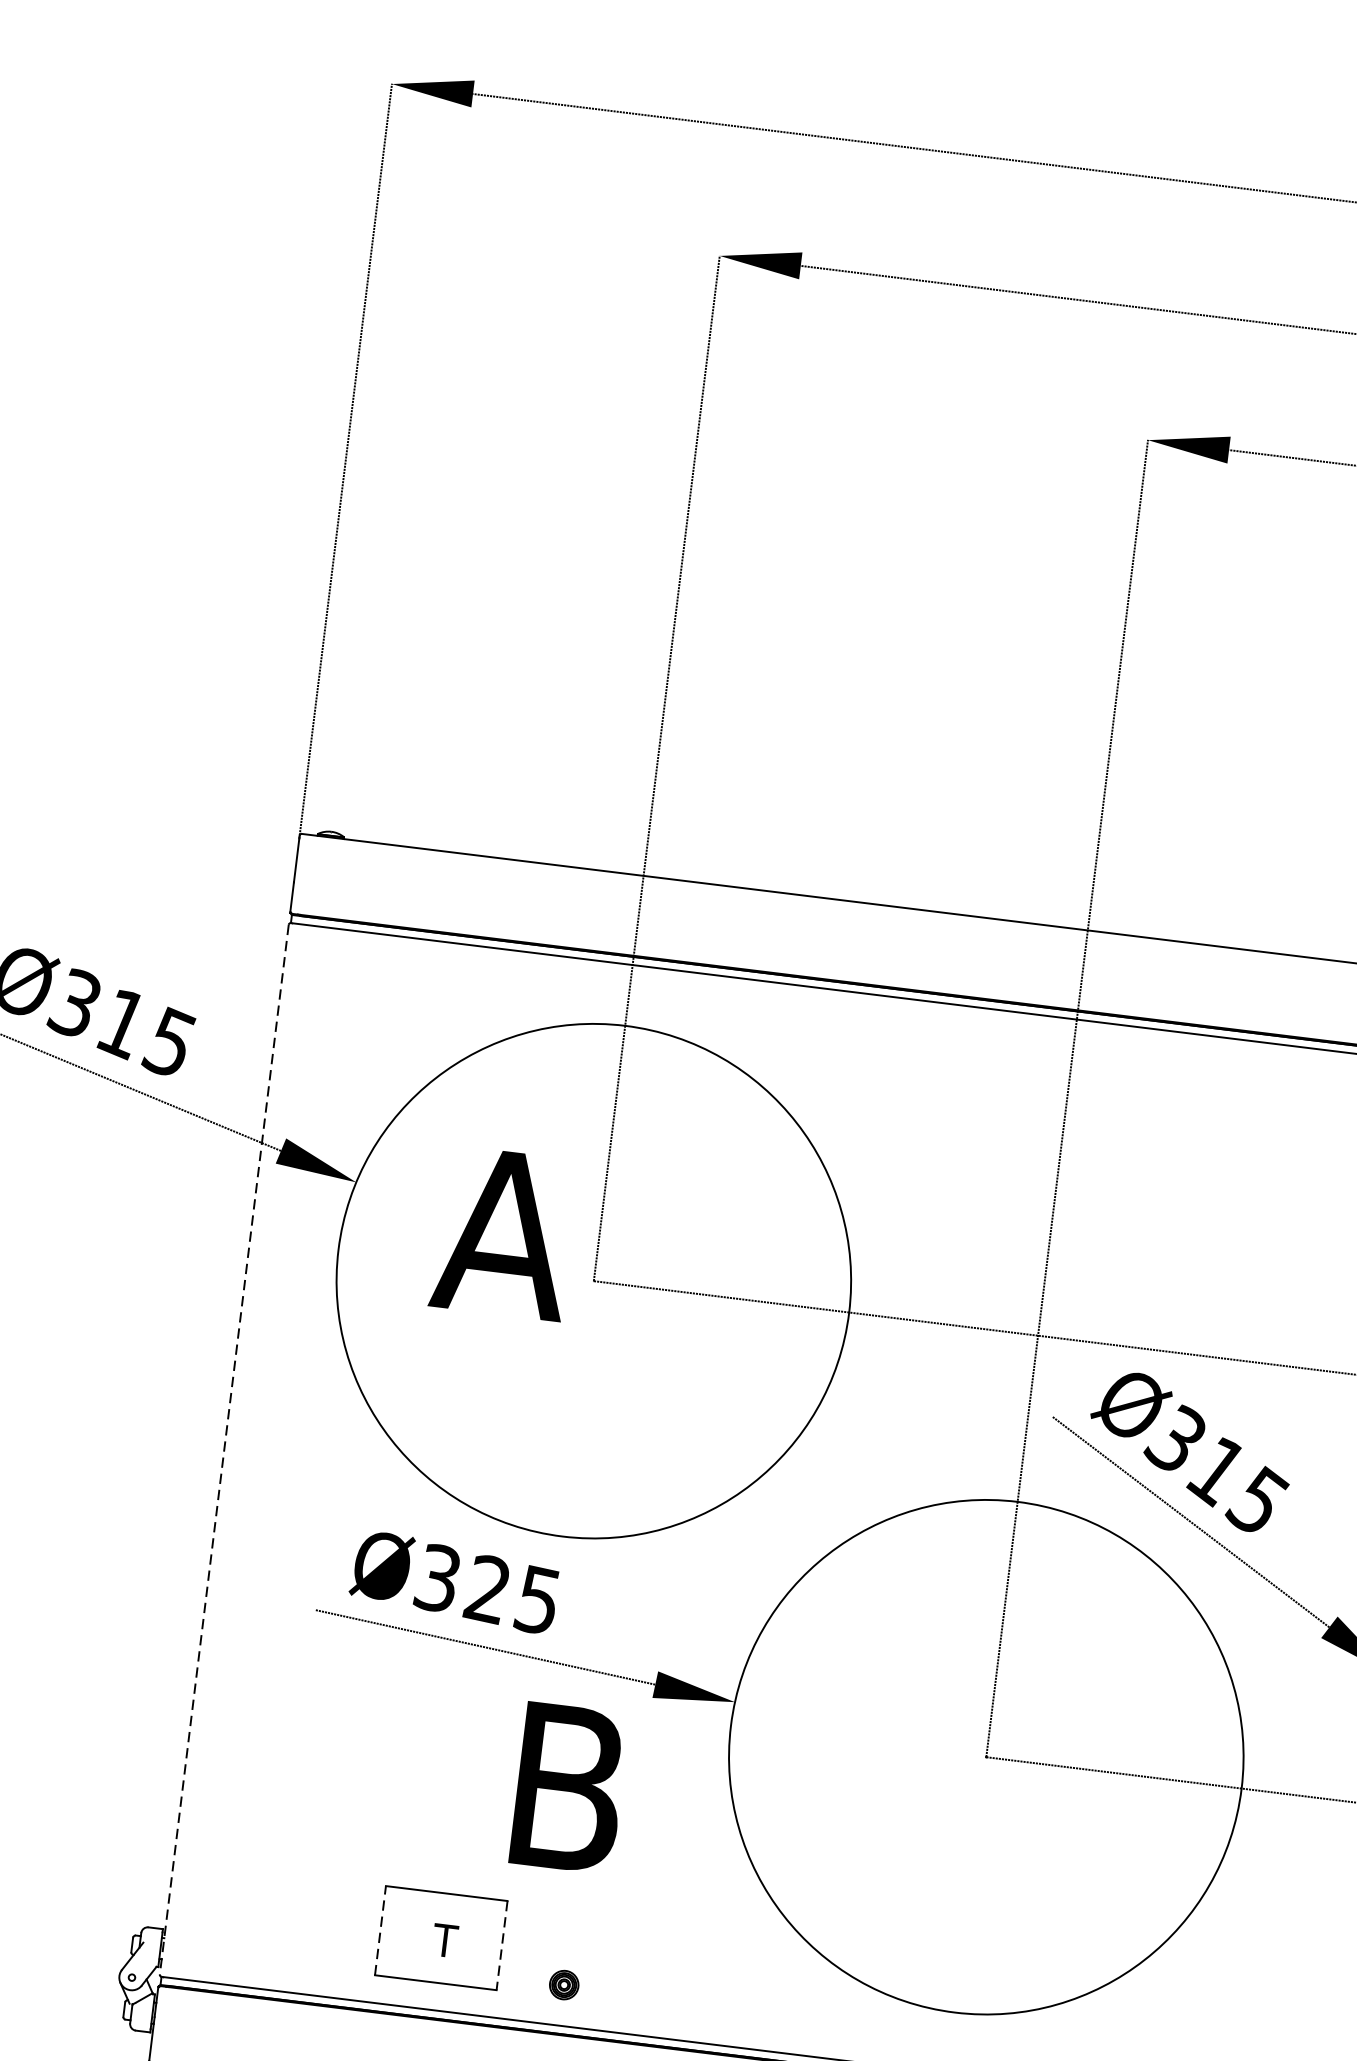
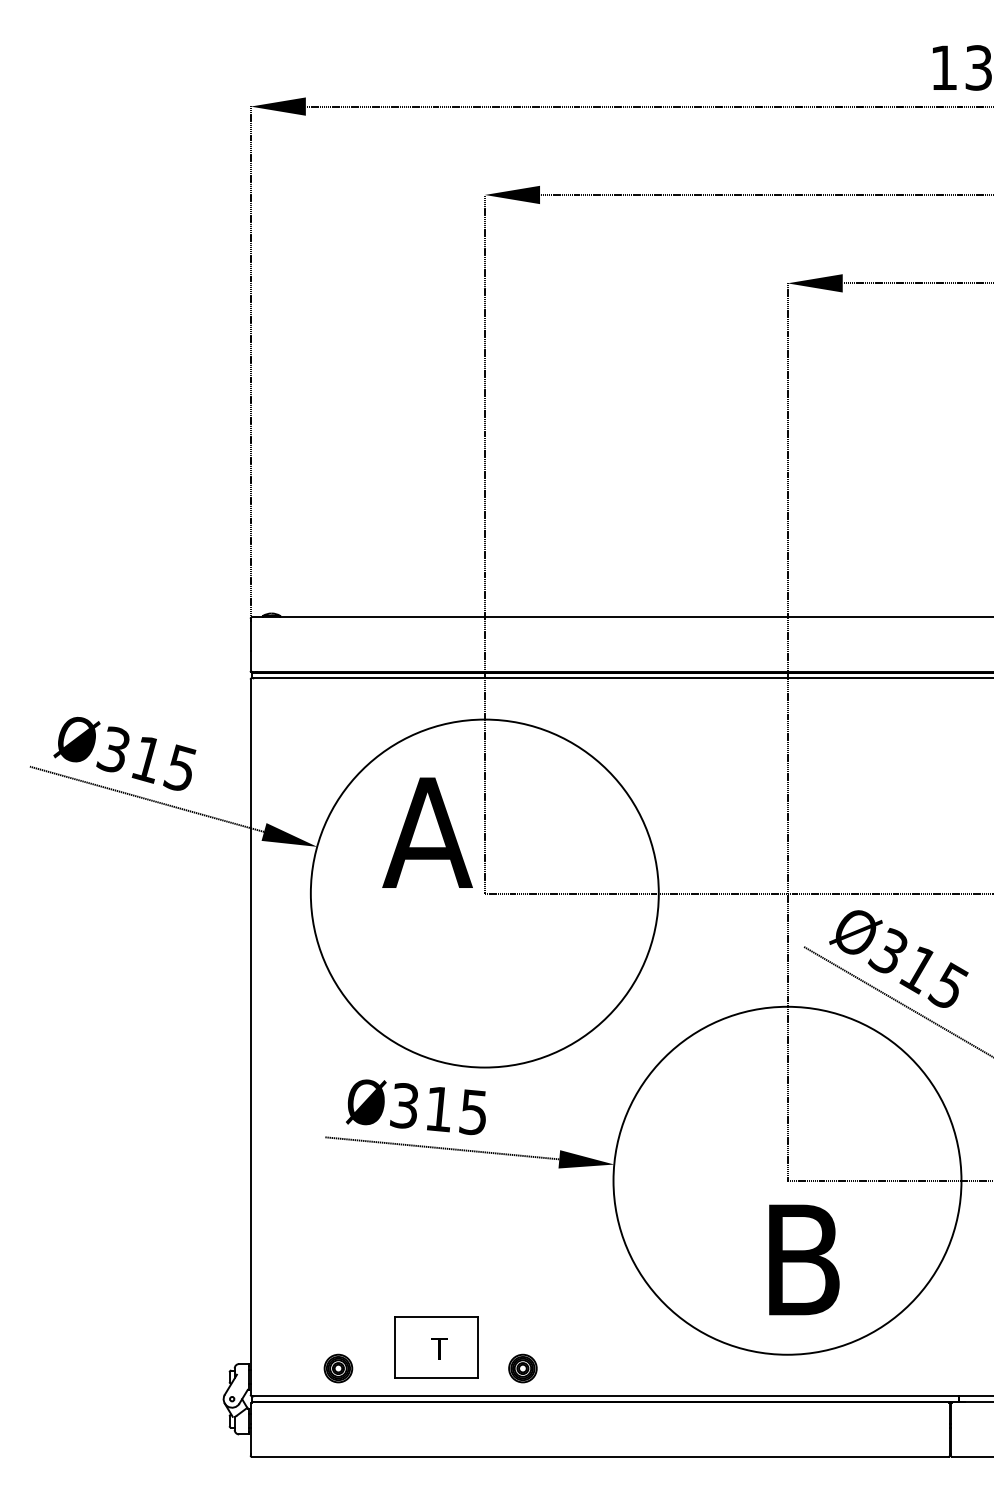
text: (503, 1232) -> (427, 832), moved
line: (224, 1450) -> (250, 1037), dashed -> solid
text: (486, 1589) -> (438, 1109), Ø325 -> Ø315
text: (569, 1787) -> (804, 1259), moved
line: (381, 1929) -> (395, 1346), dashed -> solid
line: (501, 1946) -> (477, 1347), dashed -> solid
part: (293, 1951) -> (338, 1368), added
part: (563, 1984) -> (522, 1368), size x1.43

